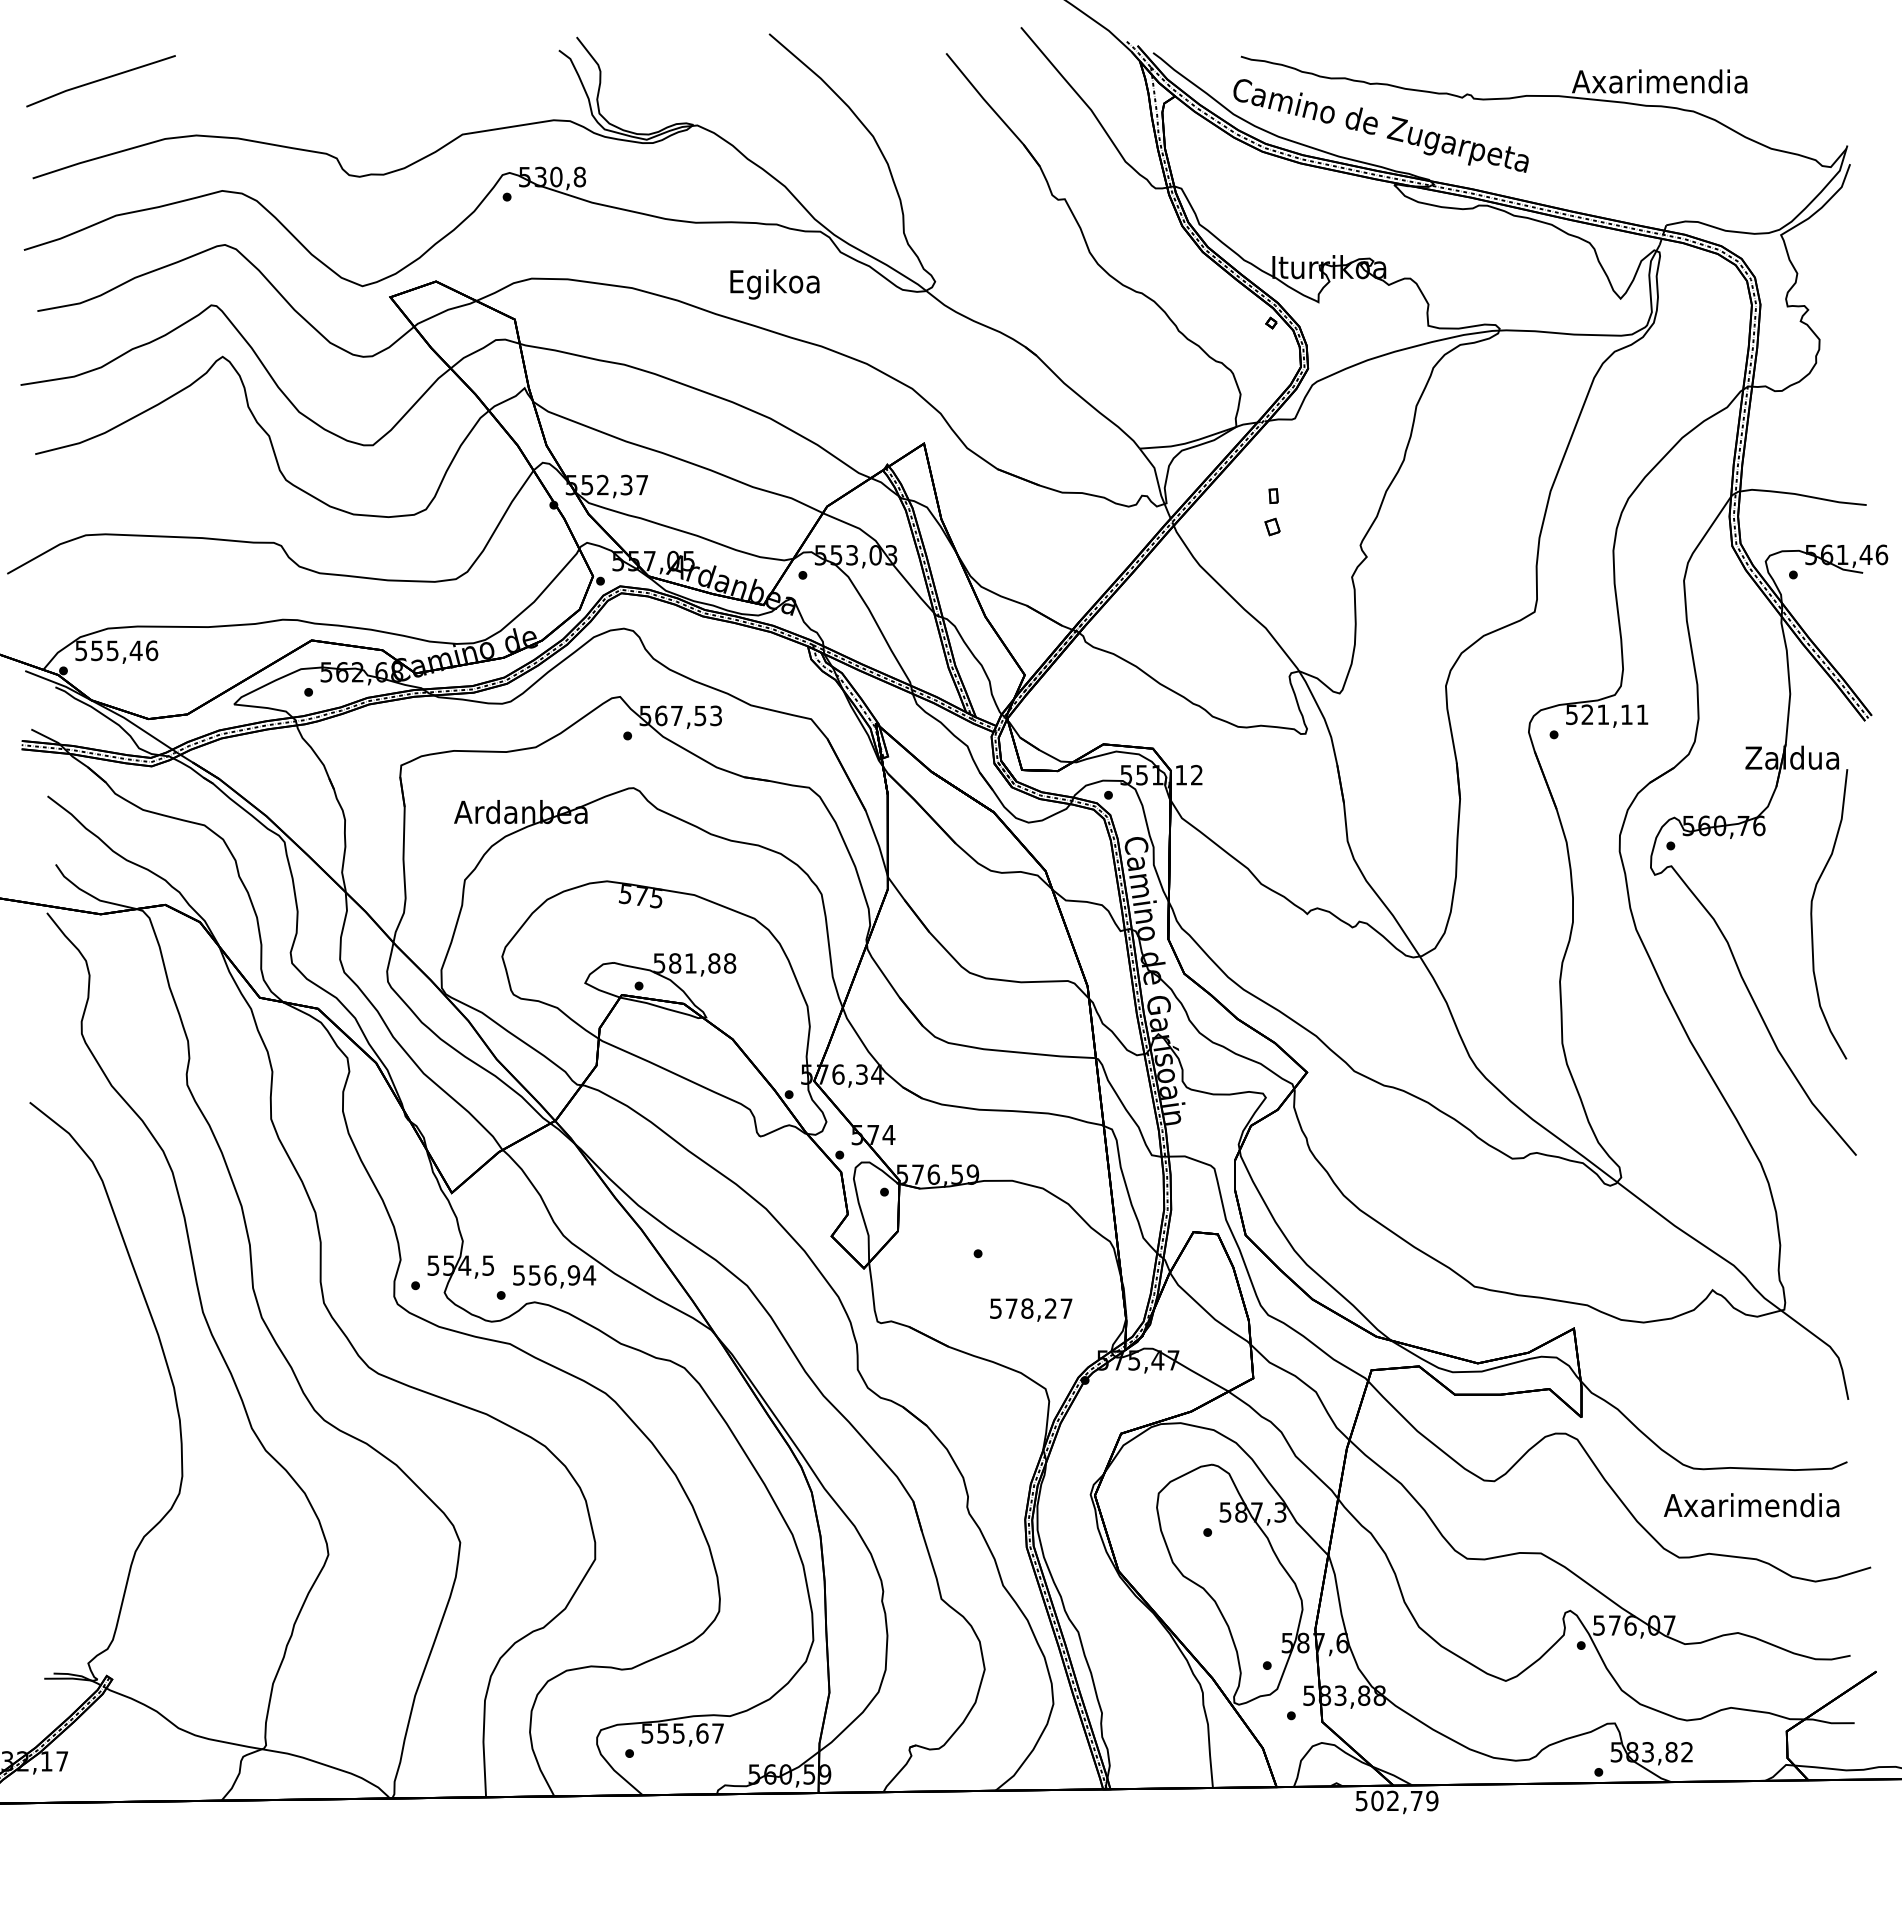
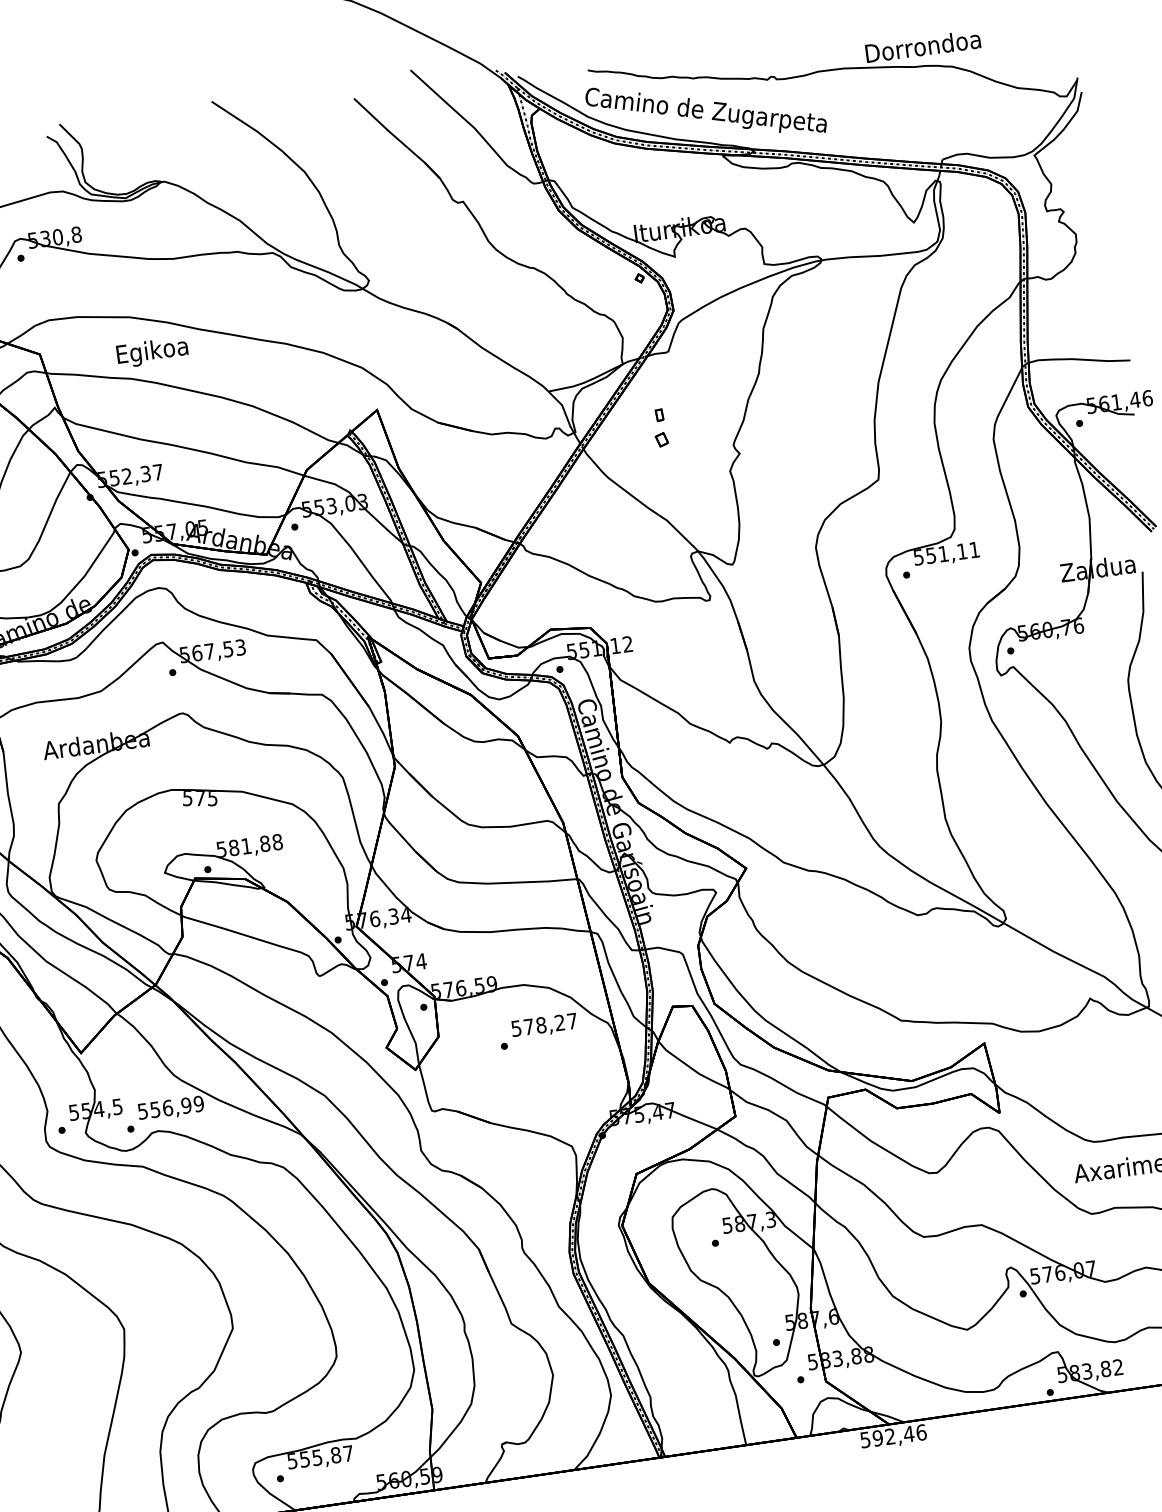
text: (1659, 81) -> (922, 46), Axarimendia -> Dorrondoa
text: (774, 284) -> (152, 352), moved
text: (1587, 714) -> (931, 555), 521,11 -> 551,11
text: (589, 1275) -> (198, 1104), 556,94 -> 556,99
text: (1031, 1309) -> (544, 1025), moved
text: (702, 1733) -> (336, 1455), 555,67 -> 555,87
text: (1404, 1800) -> (899, 1435), 502,79 -> 592,46

